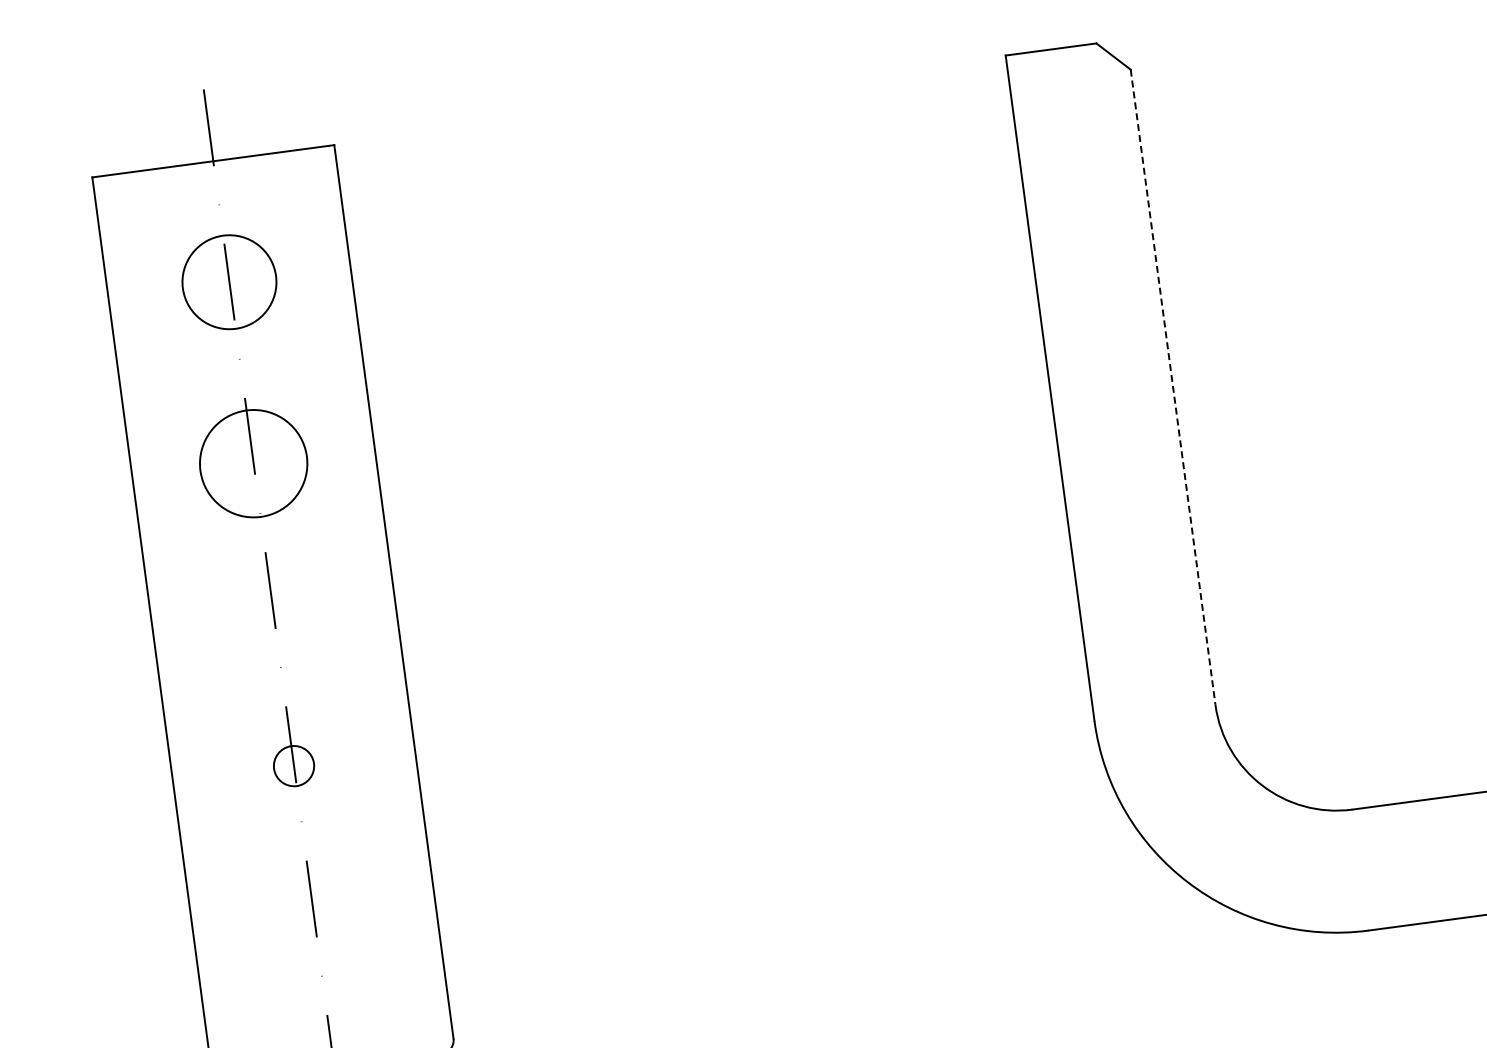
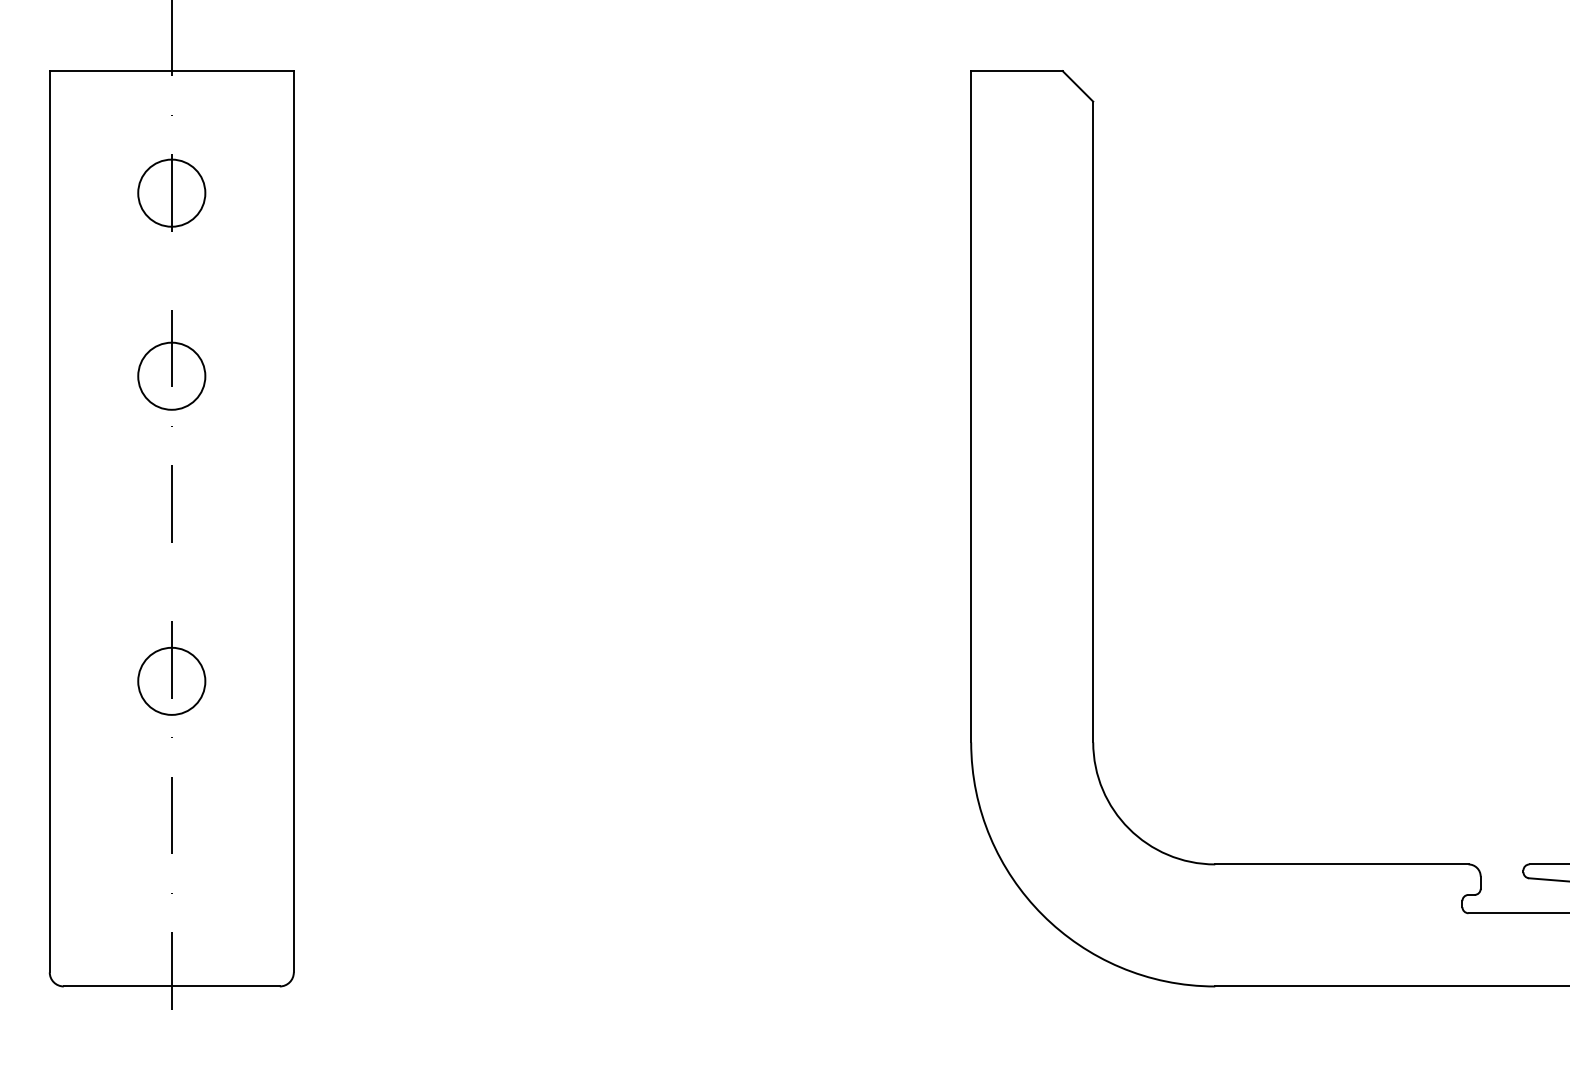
circle: (229, 281) -> (171, 192), size x0.71
line: (1173, 387) -> (1093, 422), dashed -> solid
circle: (253, 462) -> (171, 375), size x0.62
circle: (293, 765) -> (171, 680), size x1.67

